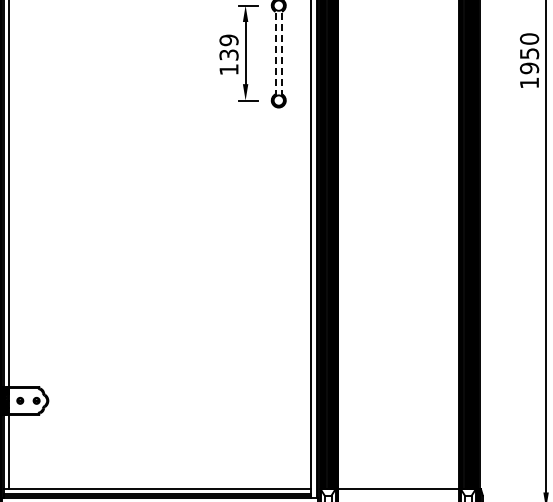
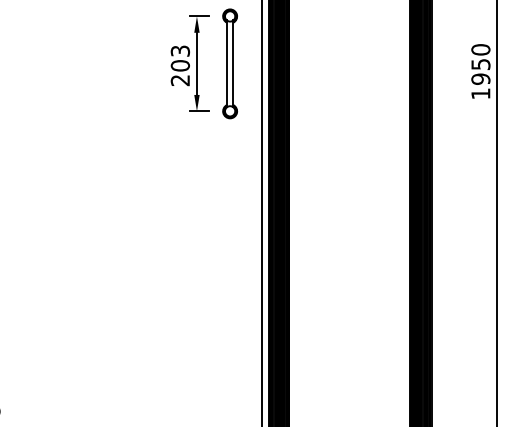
line: (275, 52) -> (226, 63), dashed -> solid
line: (282, 52) -> (233, 63), dashed -> solid
text: (228, 54) -> (179, 65), 139 -> 203

